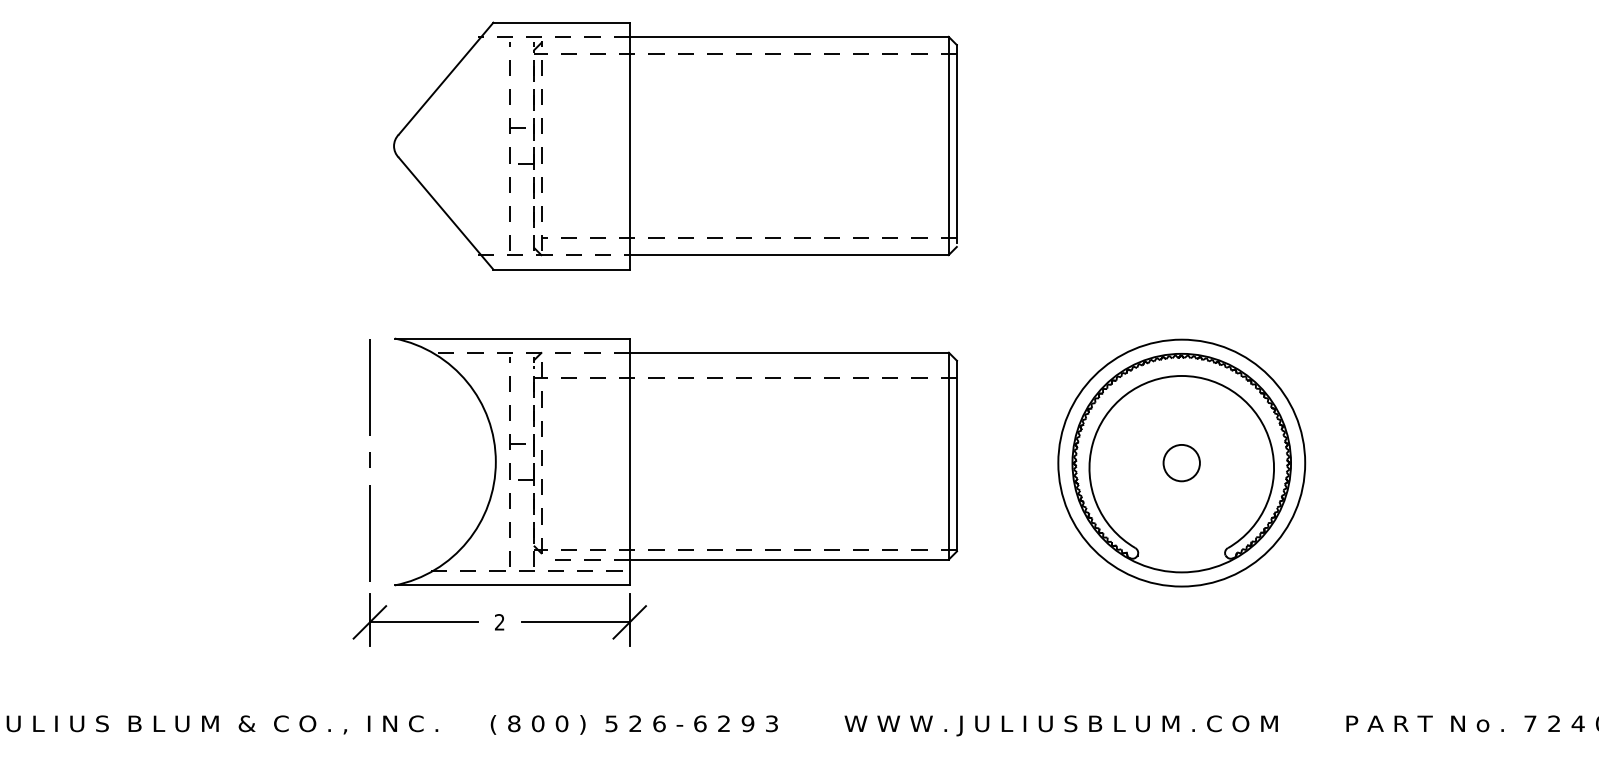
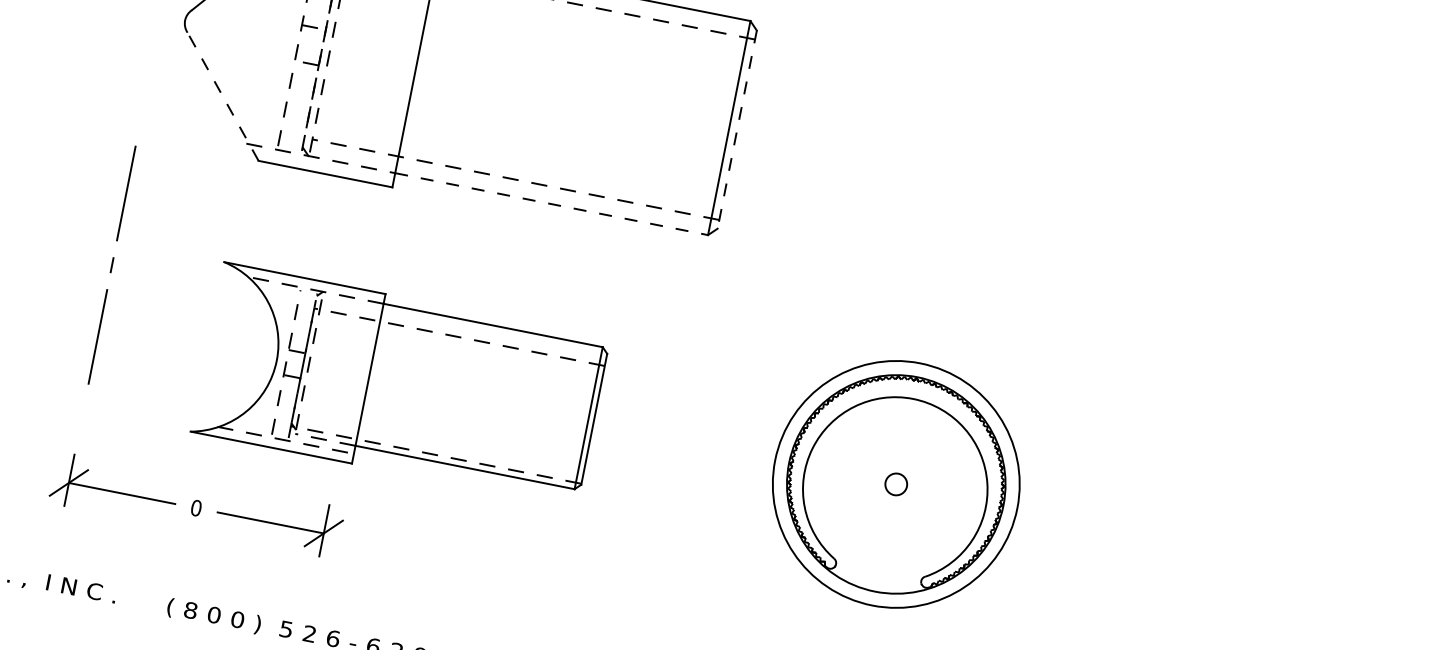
line: (956, 144) -> (737, 128), solid -> dashed
line: (445, 213) -> (222, 96), solid -> dashed
line: (789, 255) -> (551, 204), solid -> dashed
line: (369, 460) -> (111, 265), moved
part: (676, 461) -> (400, 384), size x0.7
circle: (1181, 462) -> (896, 483), size x0.6
text: (499, 622) -> (196, 508), 2 -> 0

